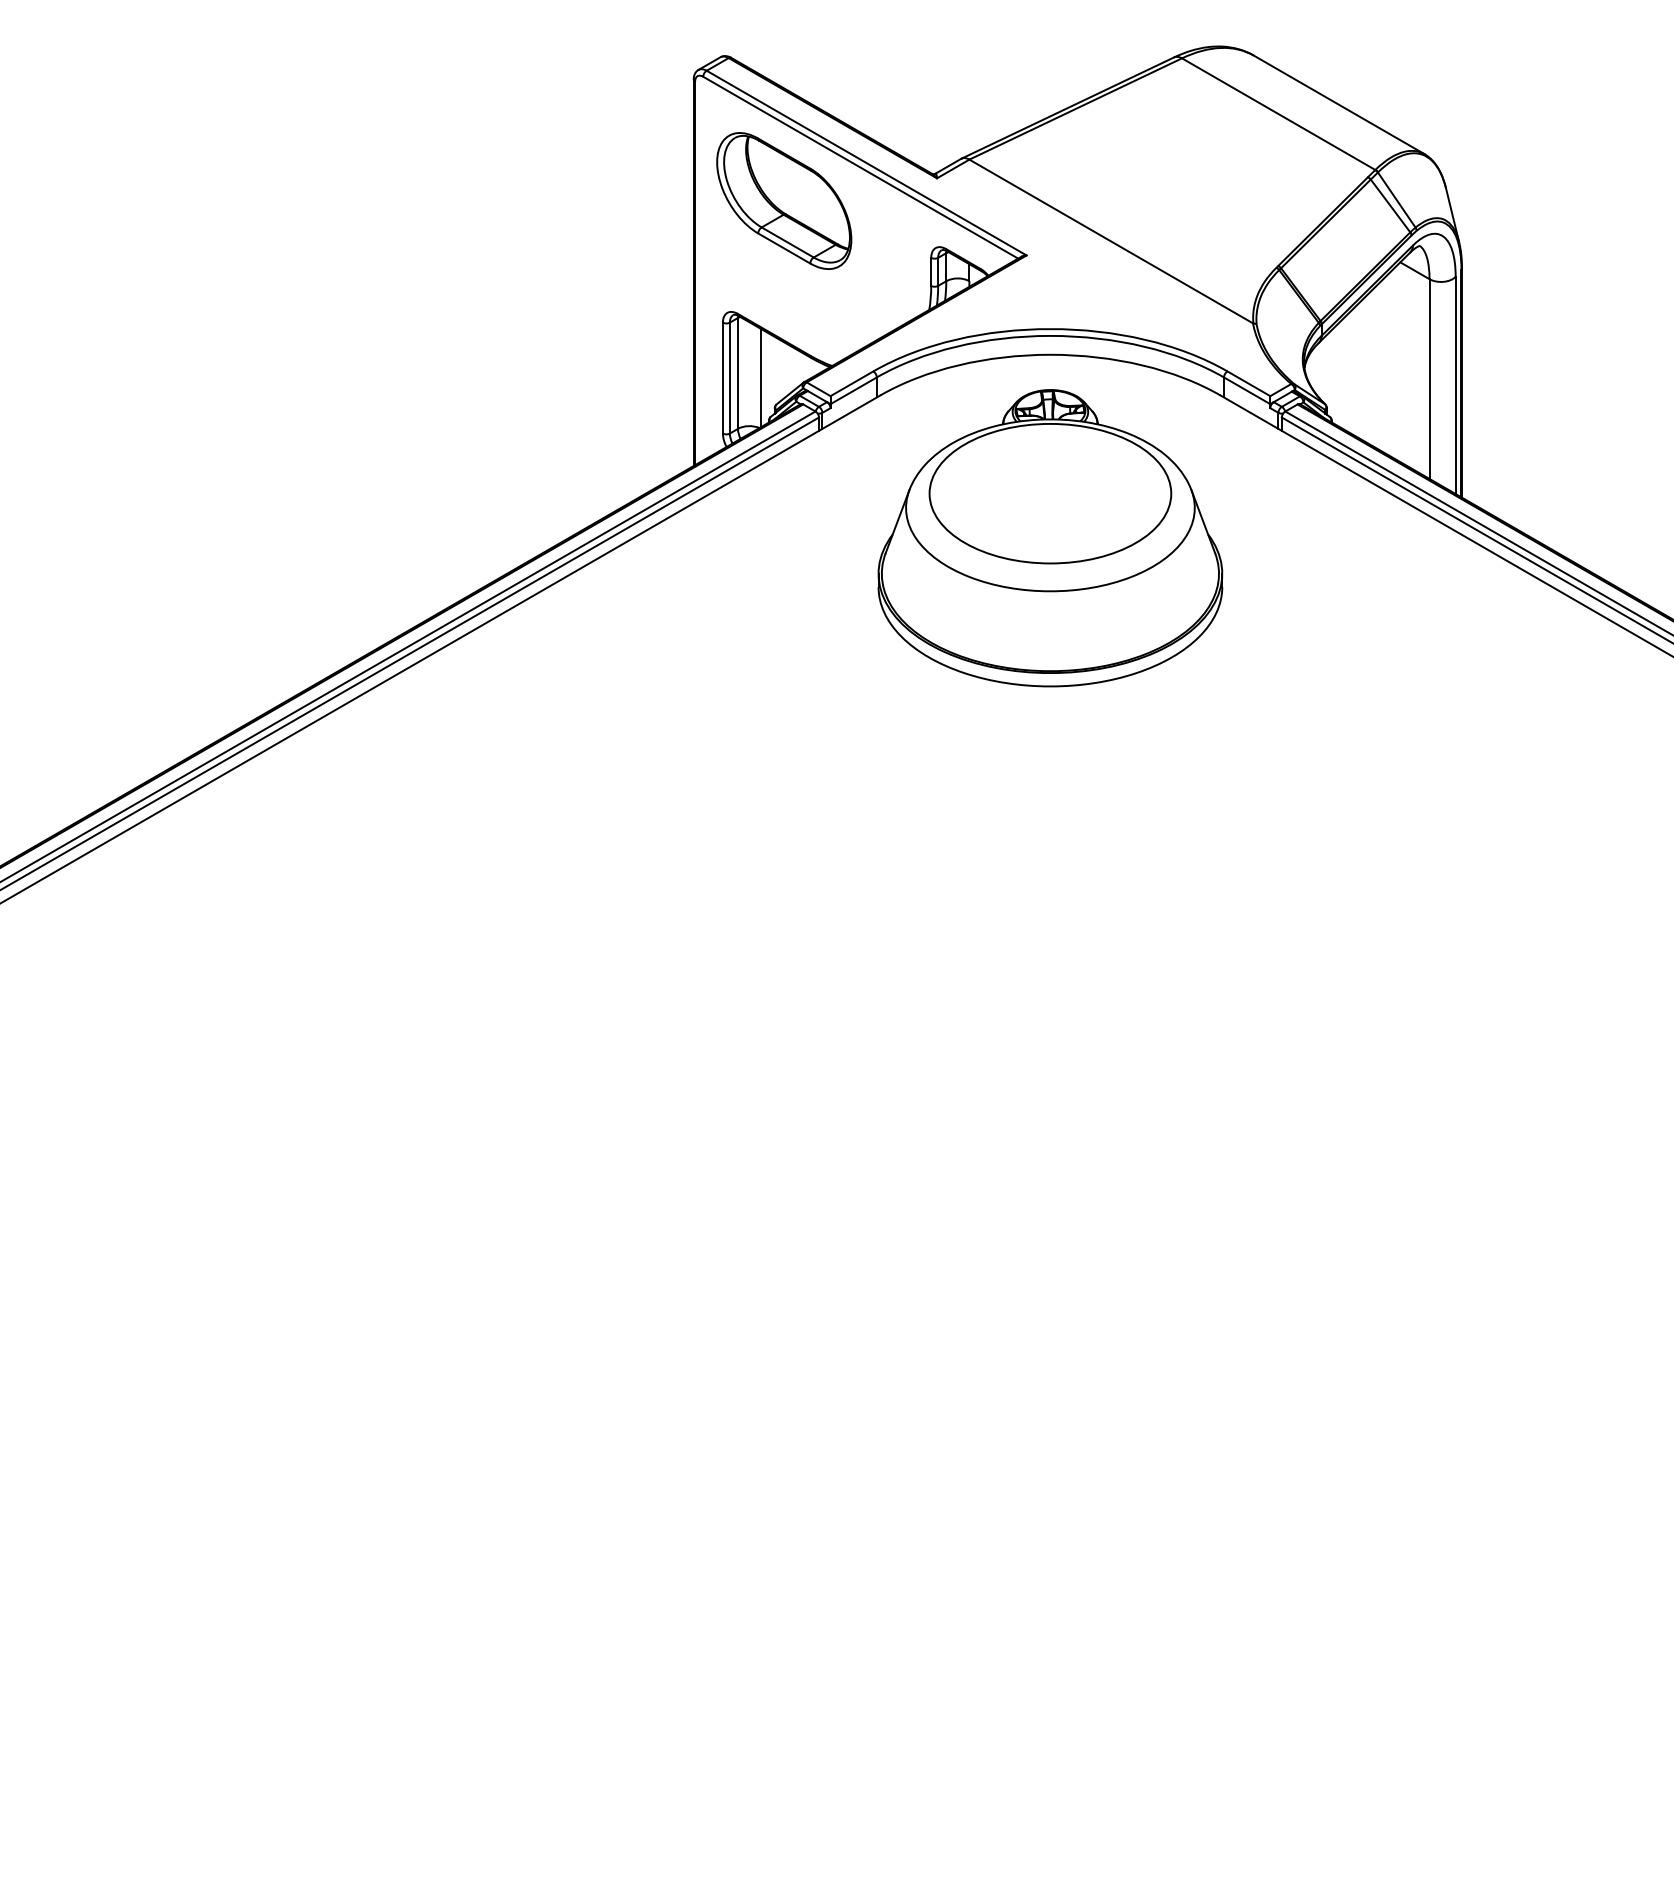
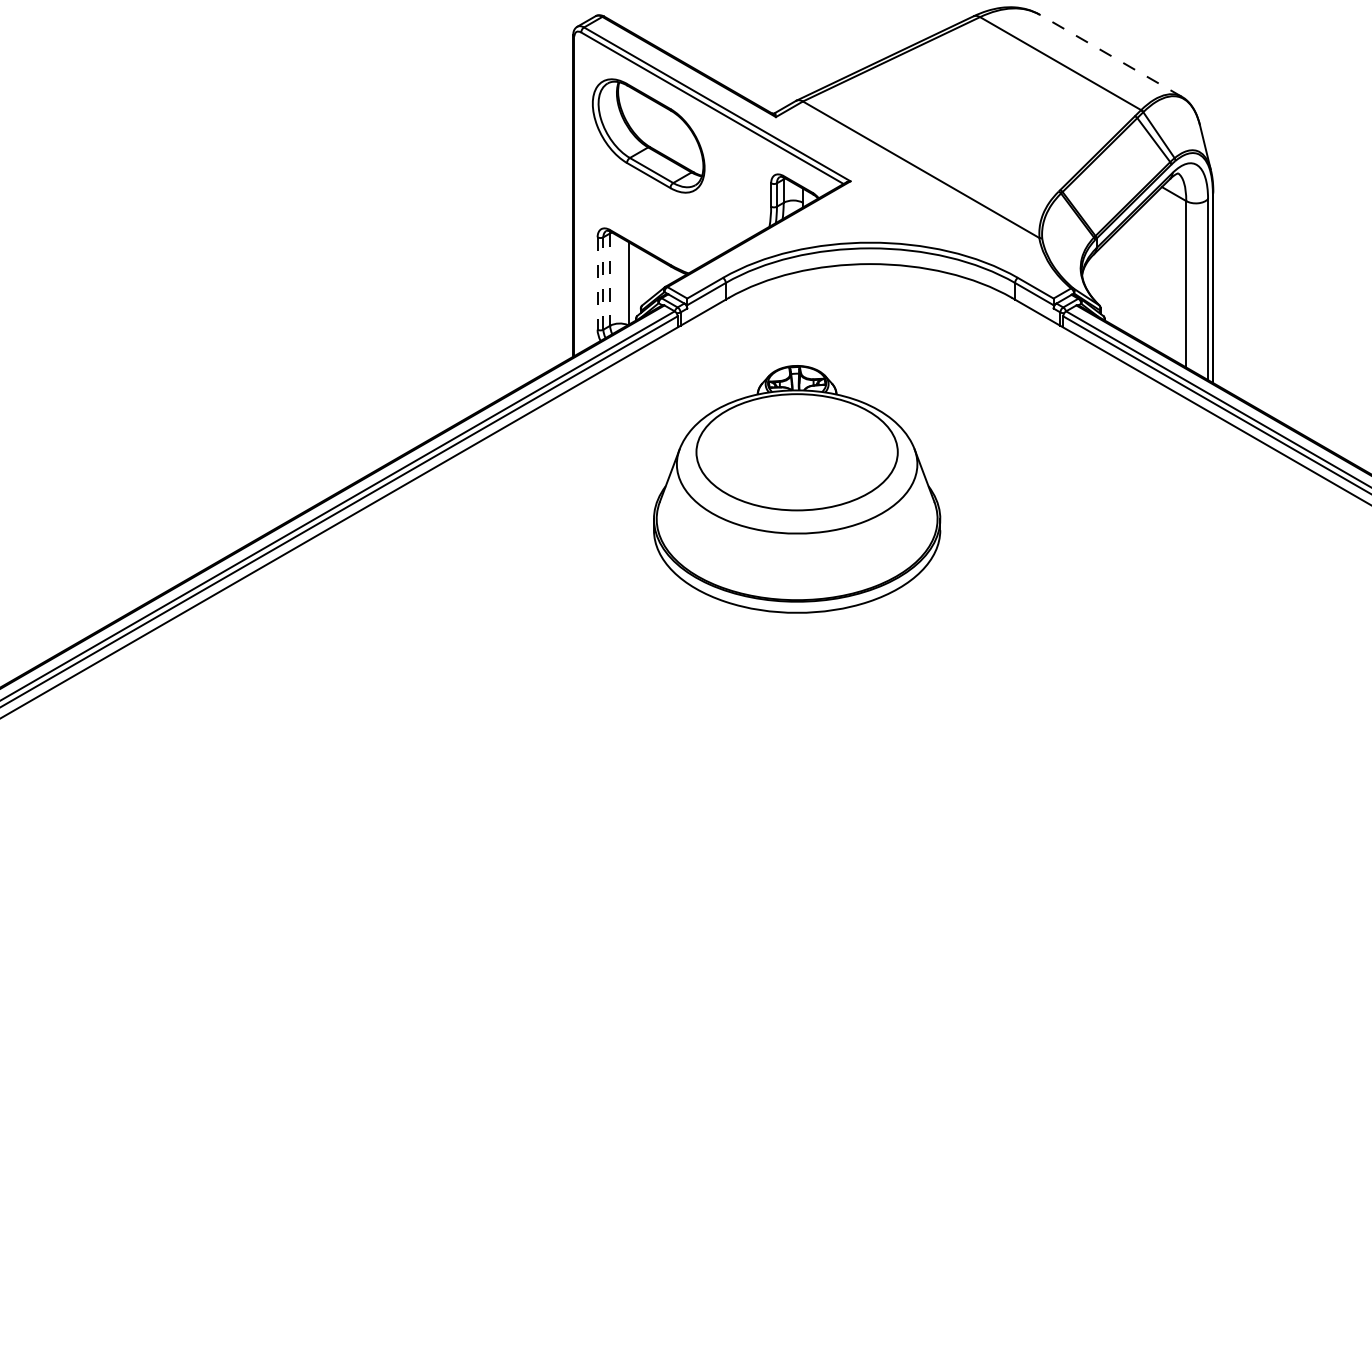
line: (1339, 104) -> (1111, 55), solid -> dashed
line: (737, 373) -> (609, 279), solid -> dashed
line: (729, 377) -> (603, 283), solid -> dashed
line: (722, 378) -> (597, 283), solid -> dashed
part: (1050, 538) -> (797, 489), moved

